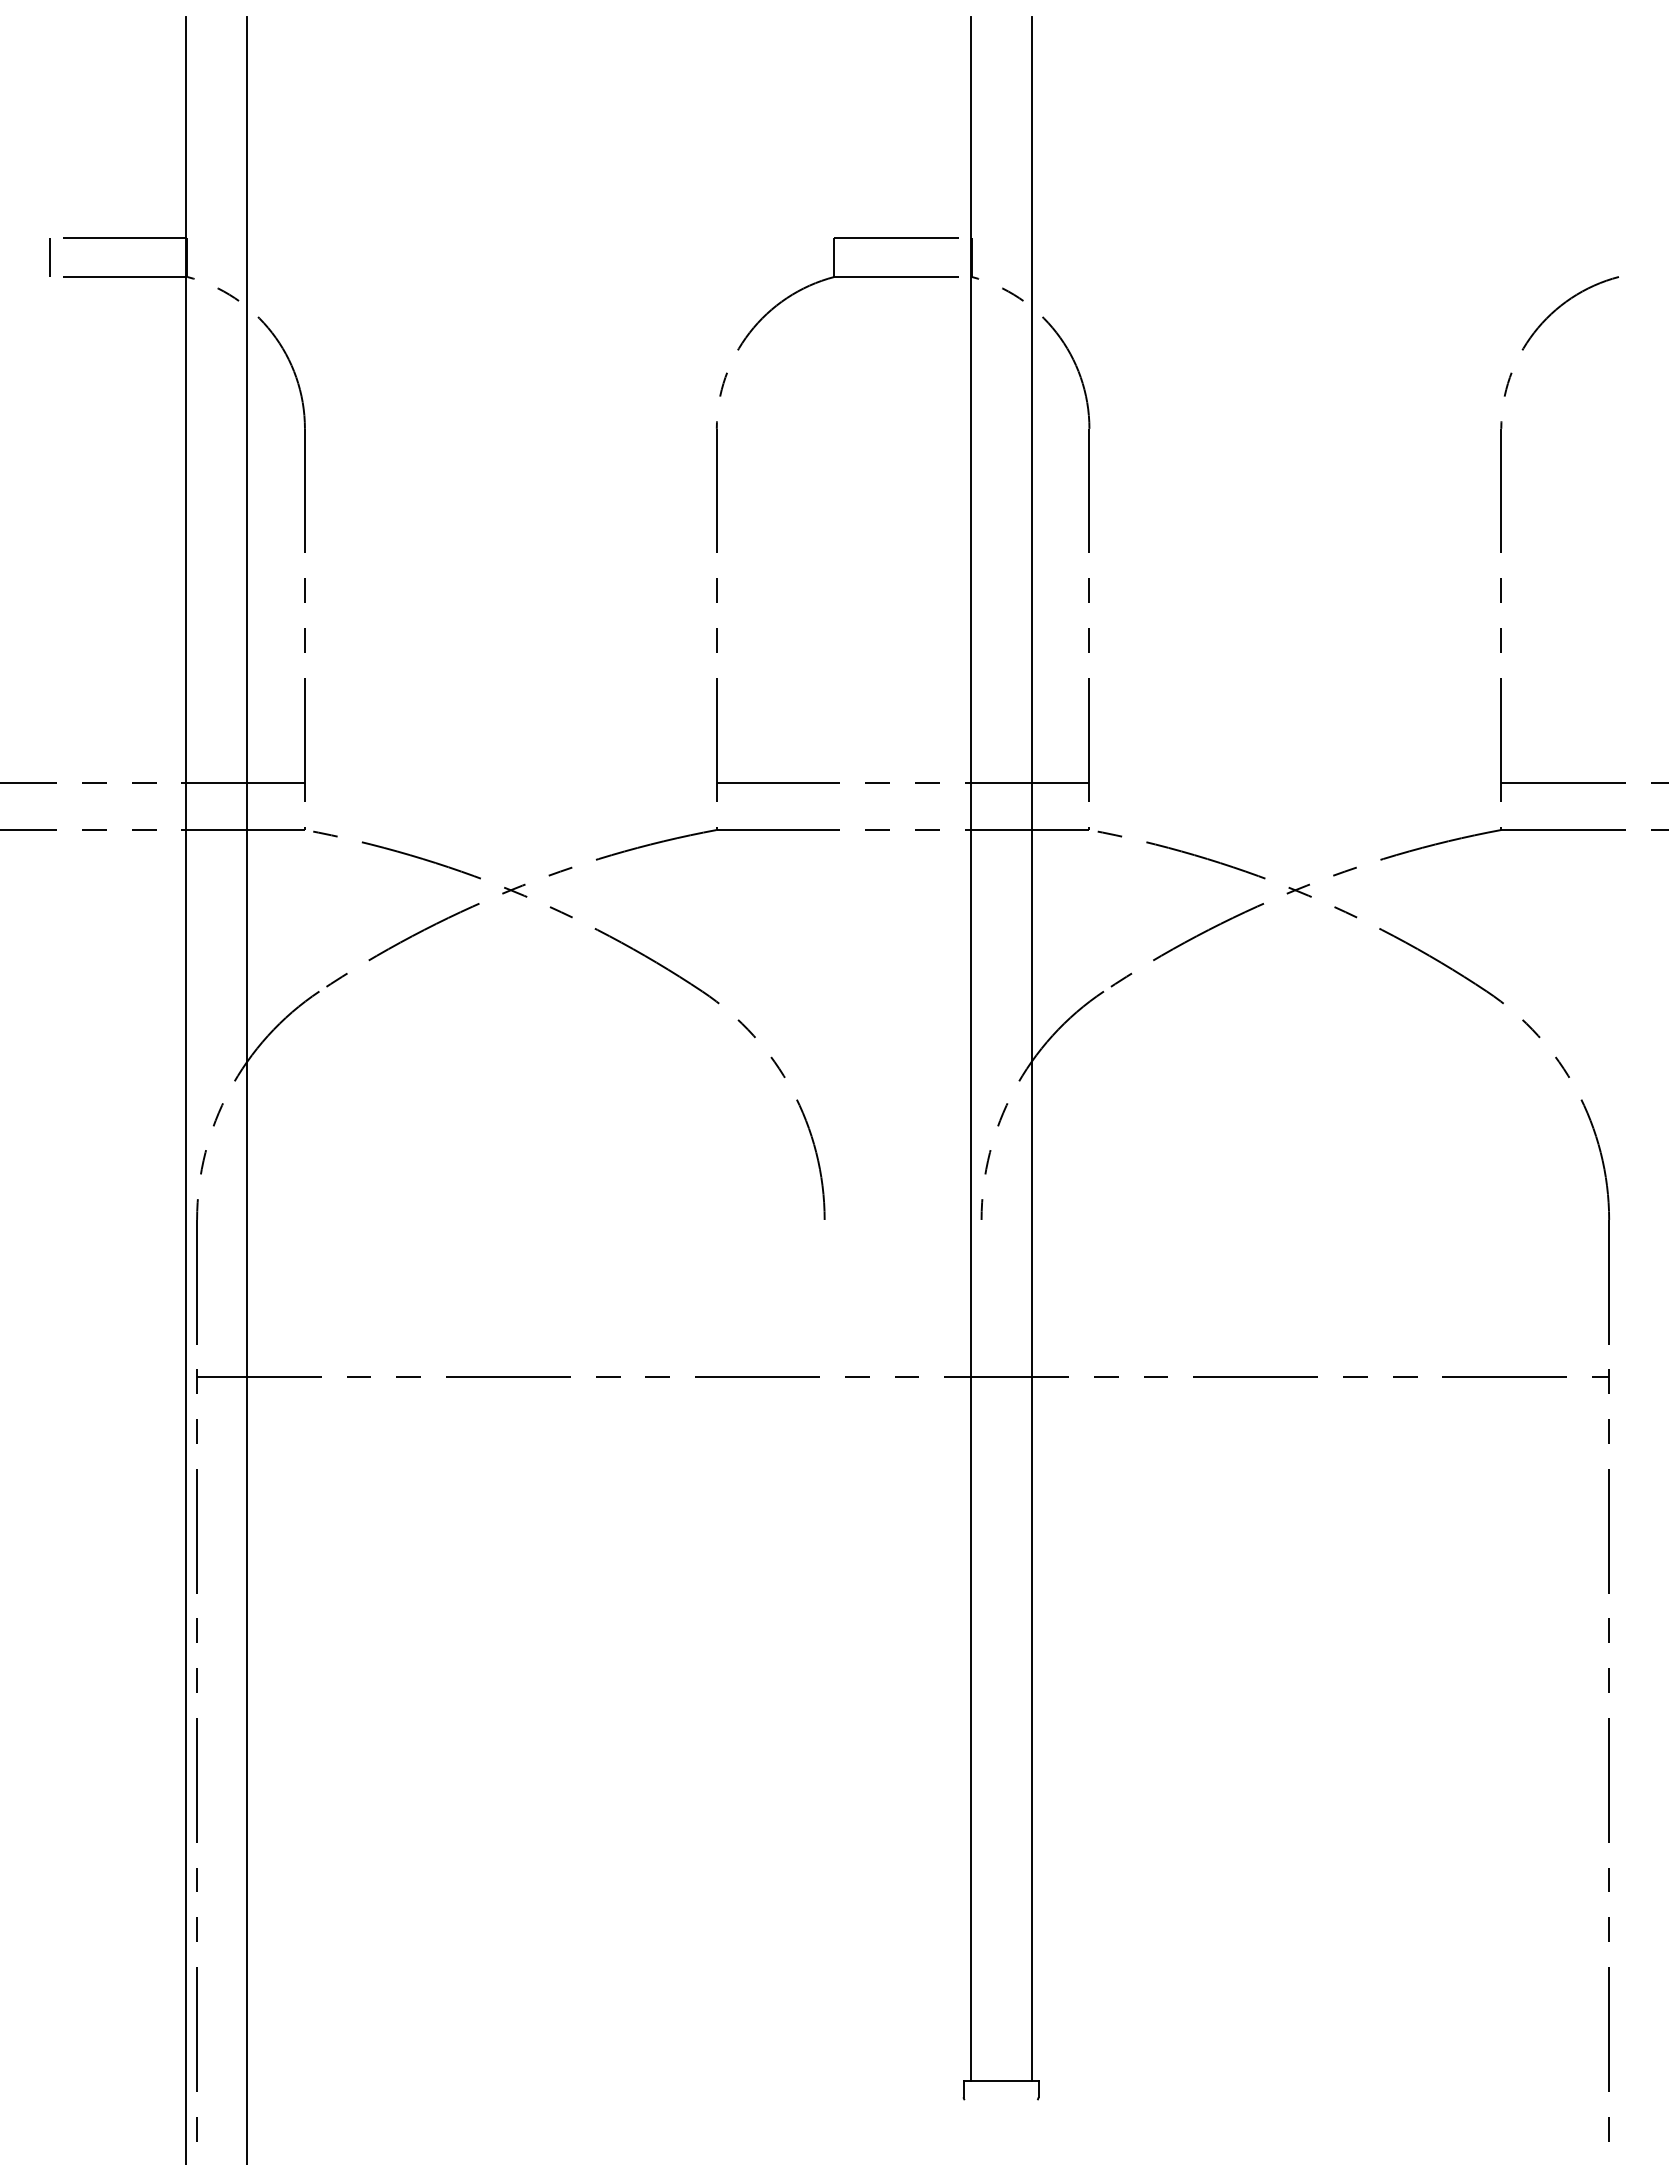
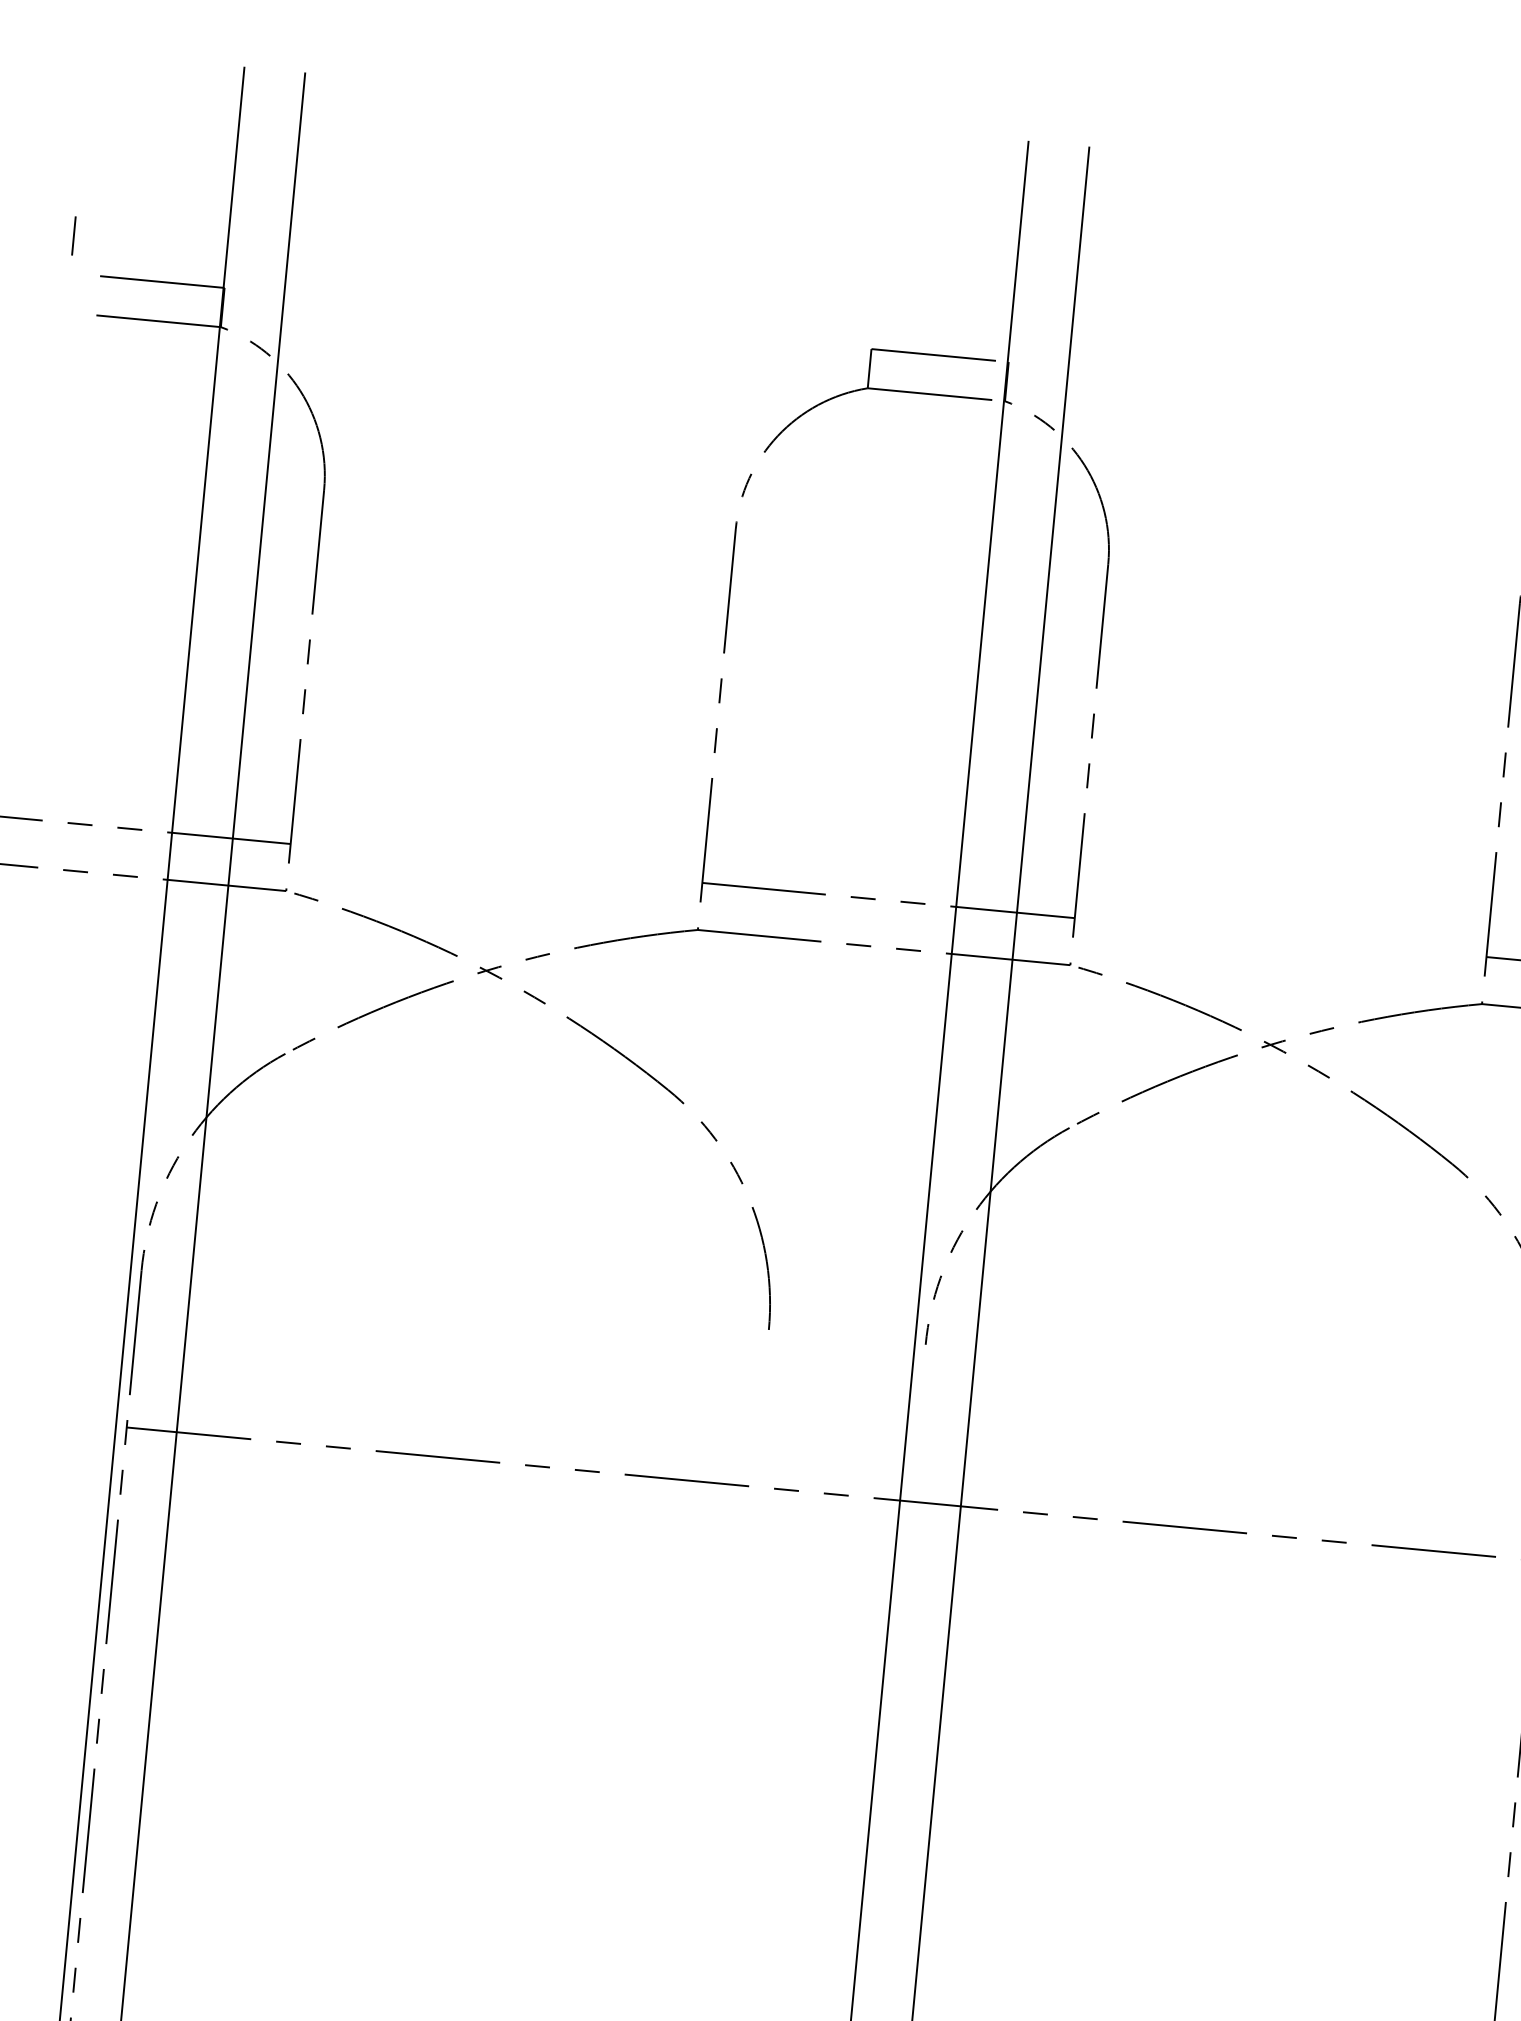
line: (49, 257) -> (73, 236), moved

